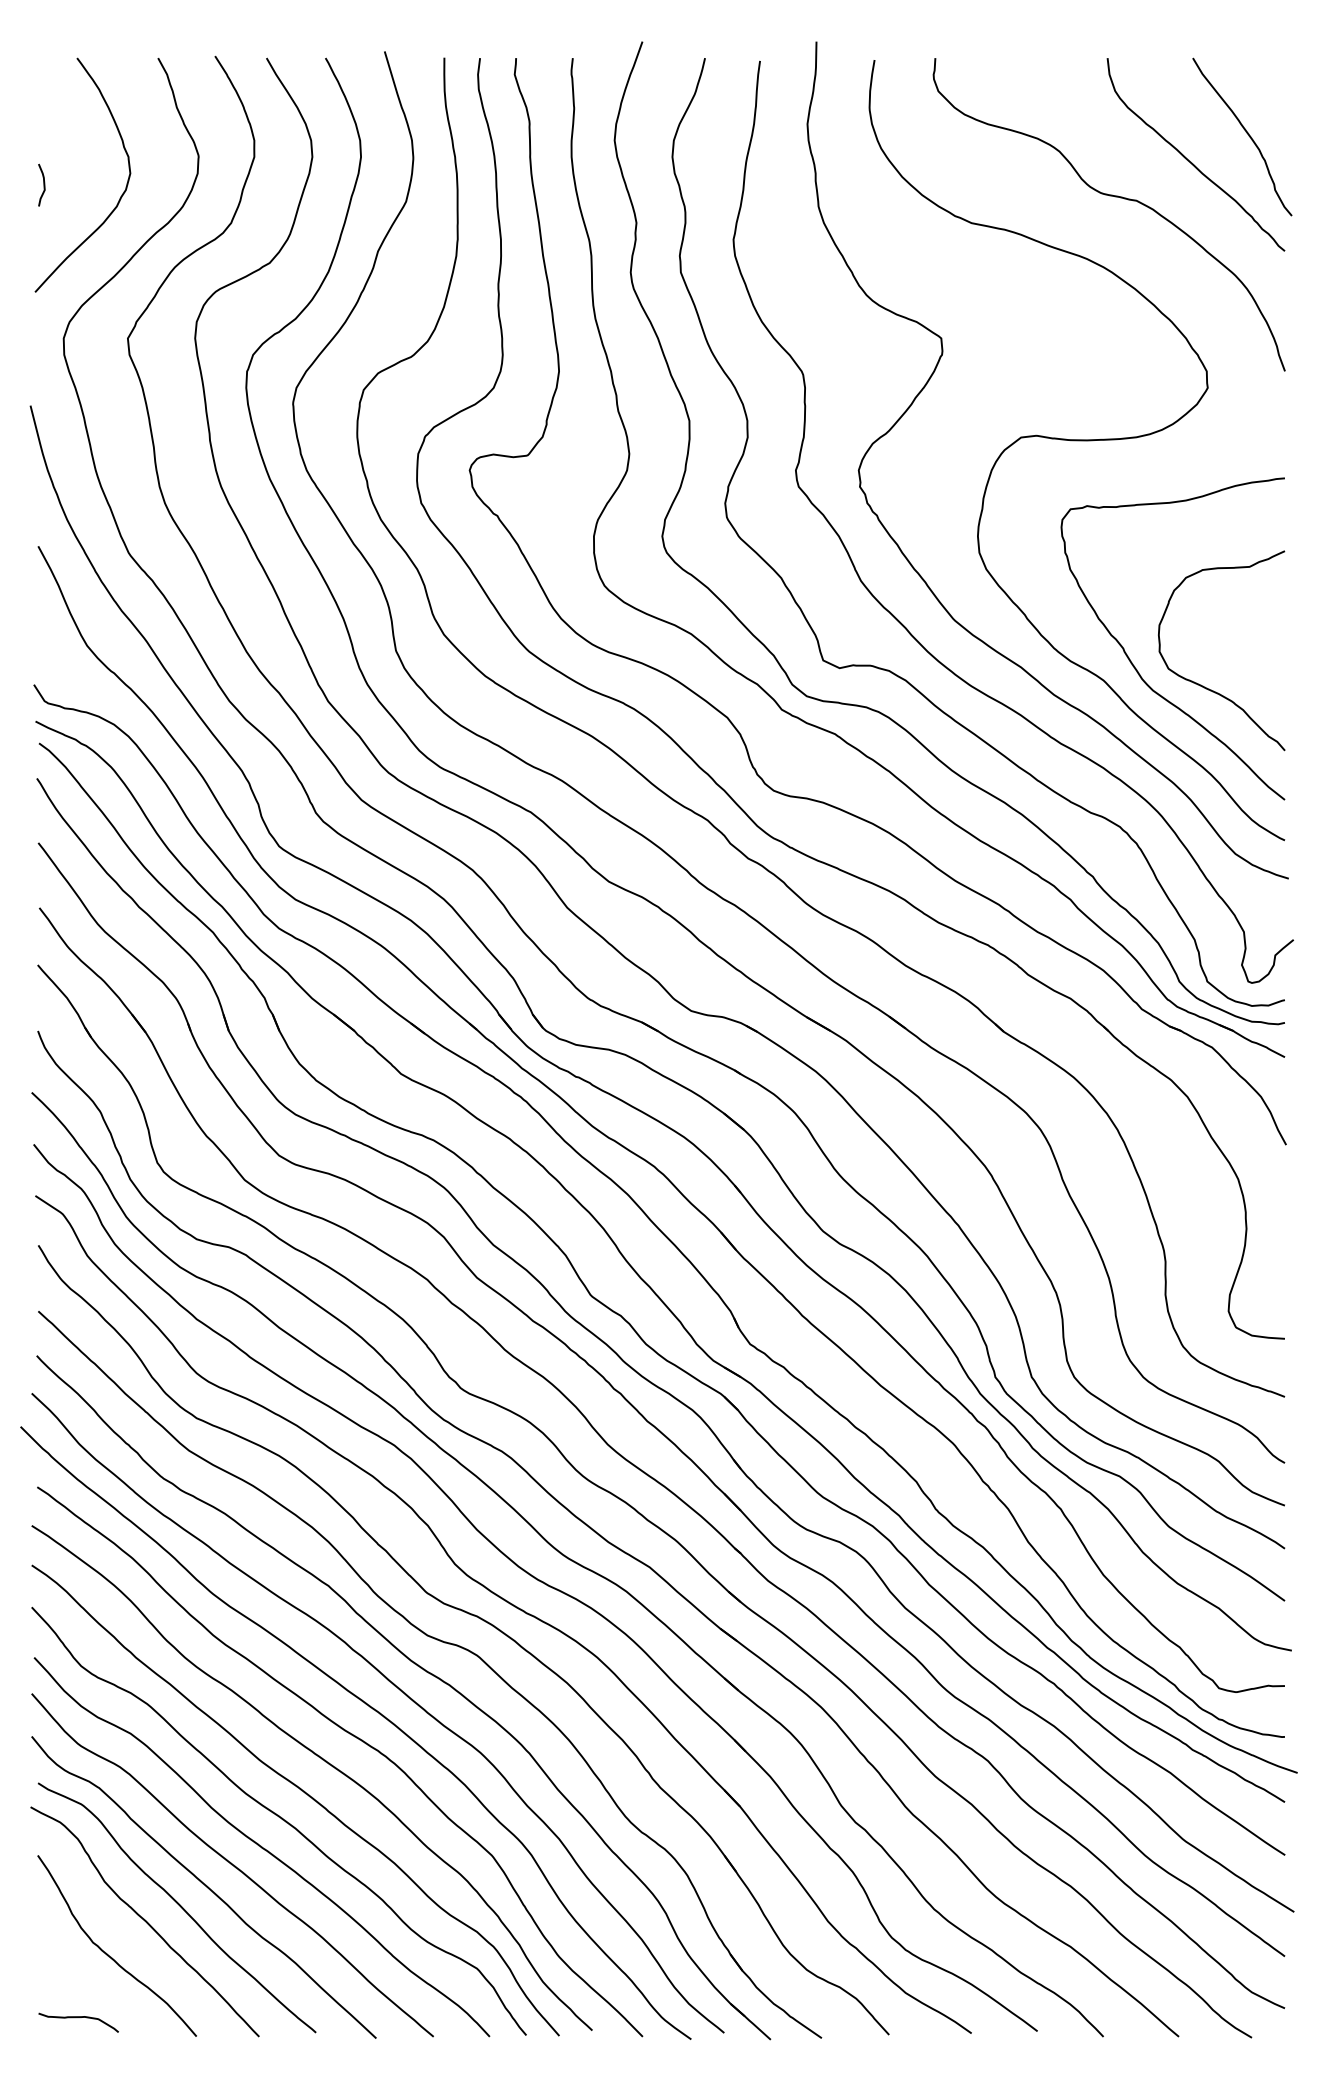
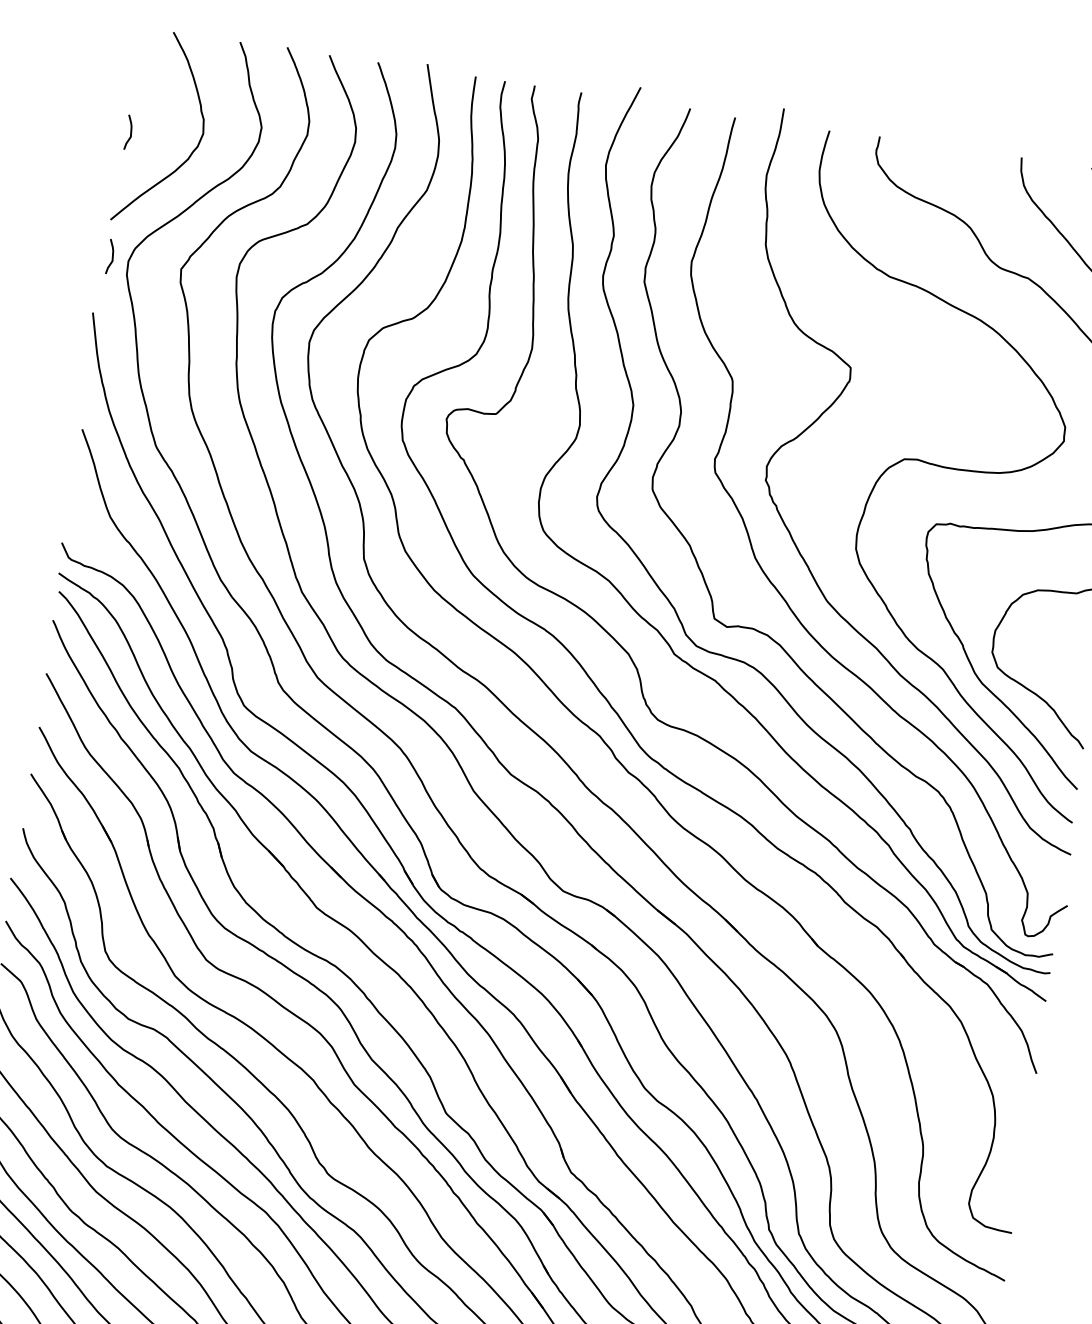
curve: (43, 335) -> (112, 256), added

